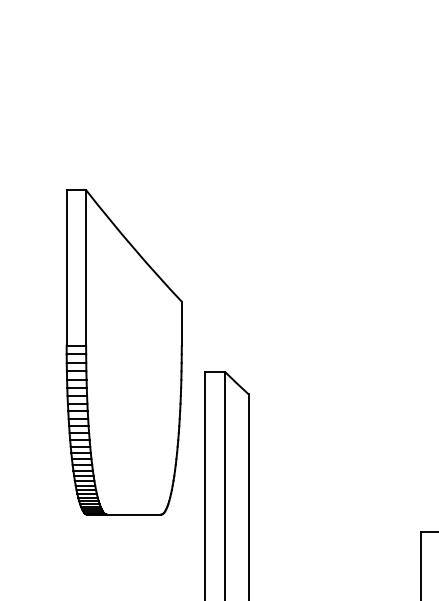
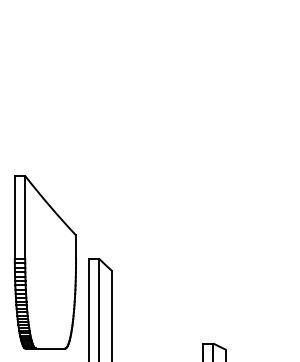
part: (122, 352) -> (44, 262), moved

